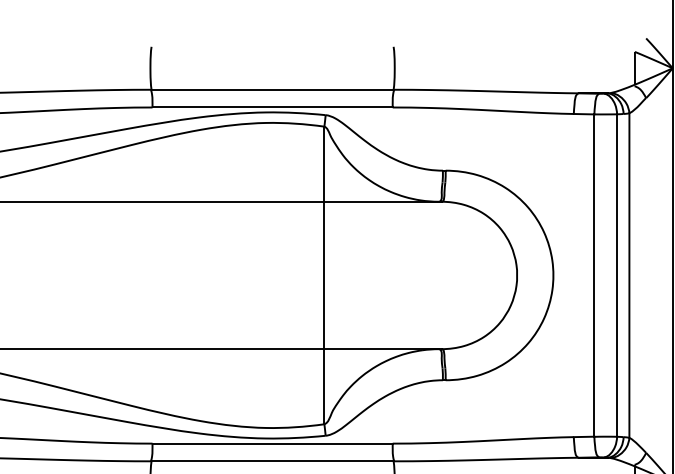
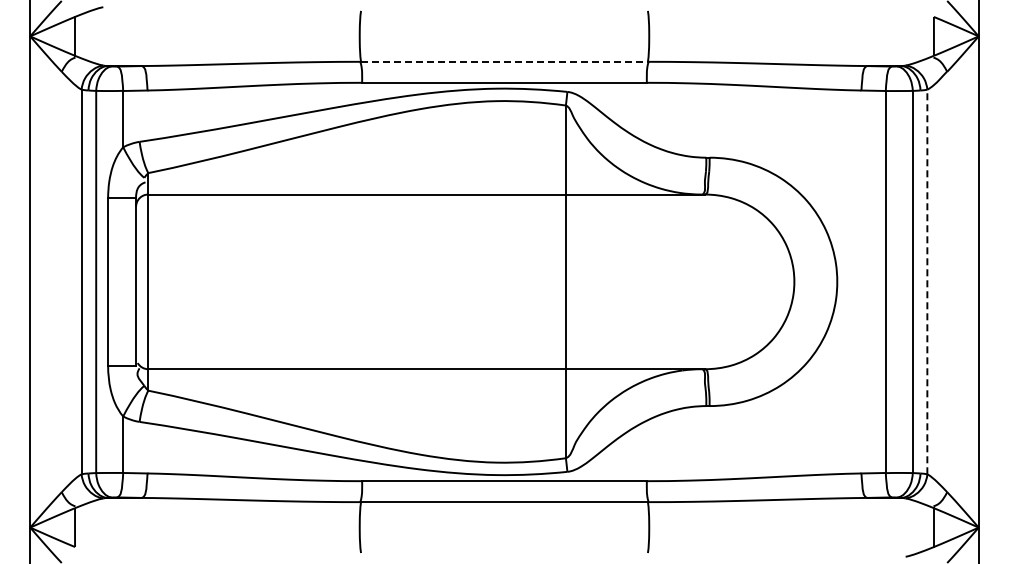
line: (272, 89) -> (504, 61), solid -> dashed
line: (629, 275) -> (927, 281), solid -> dashed

